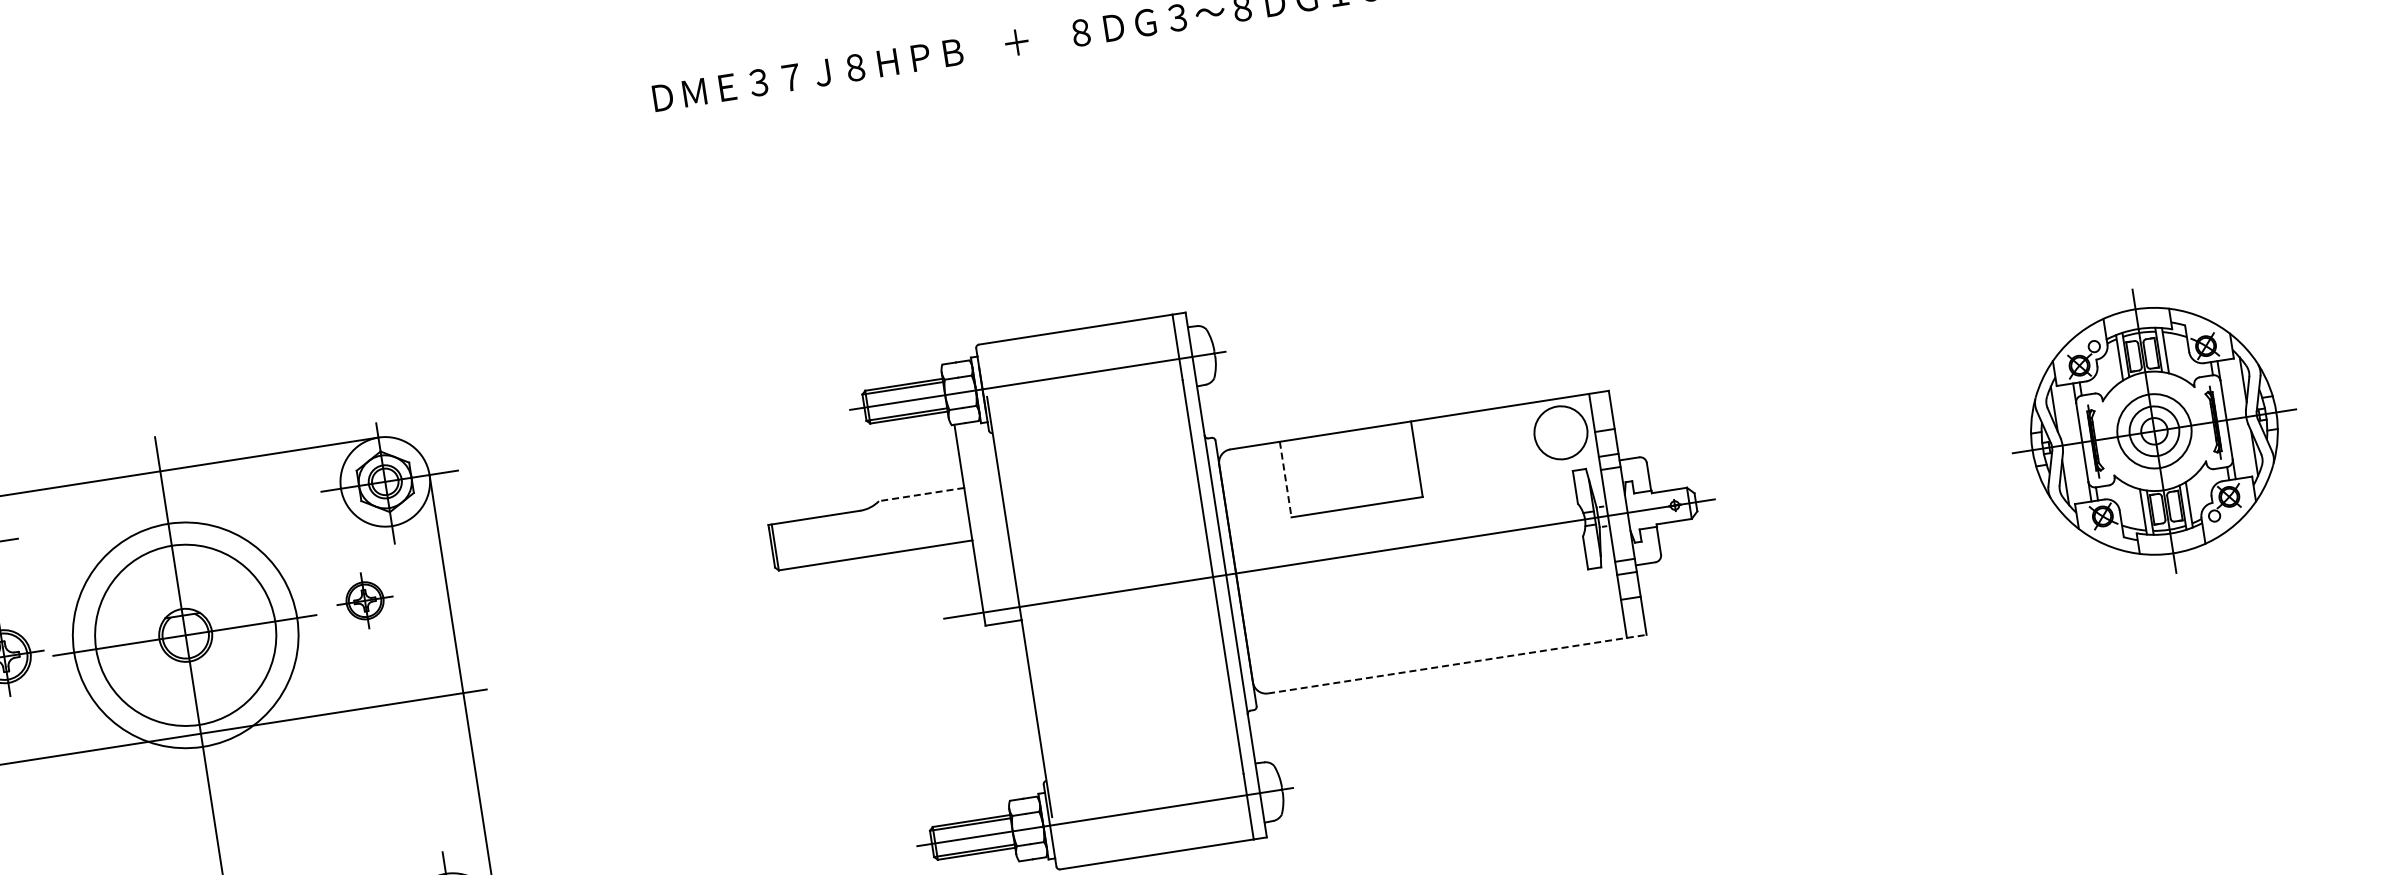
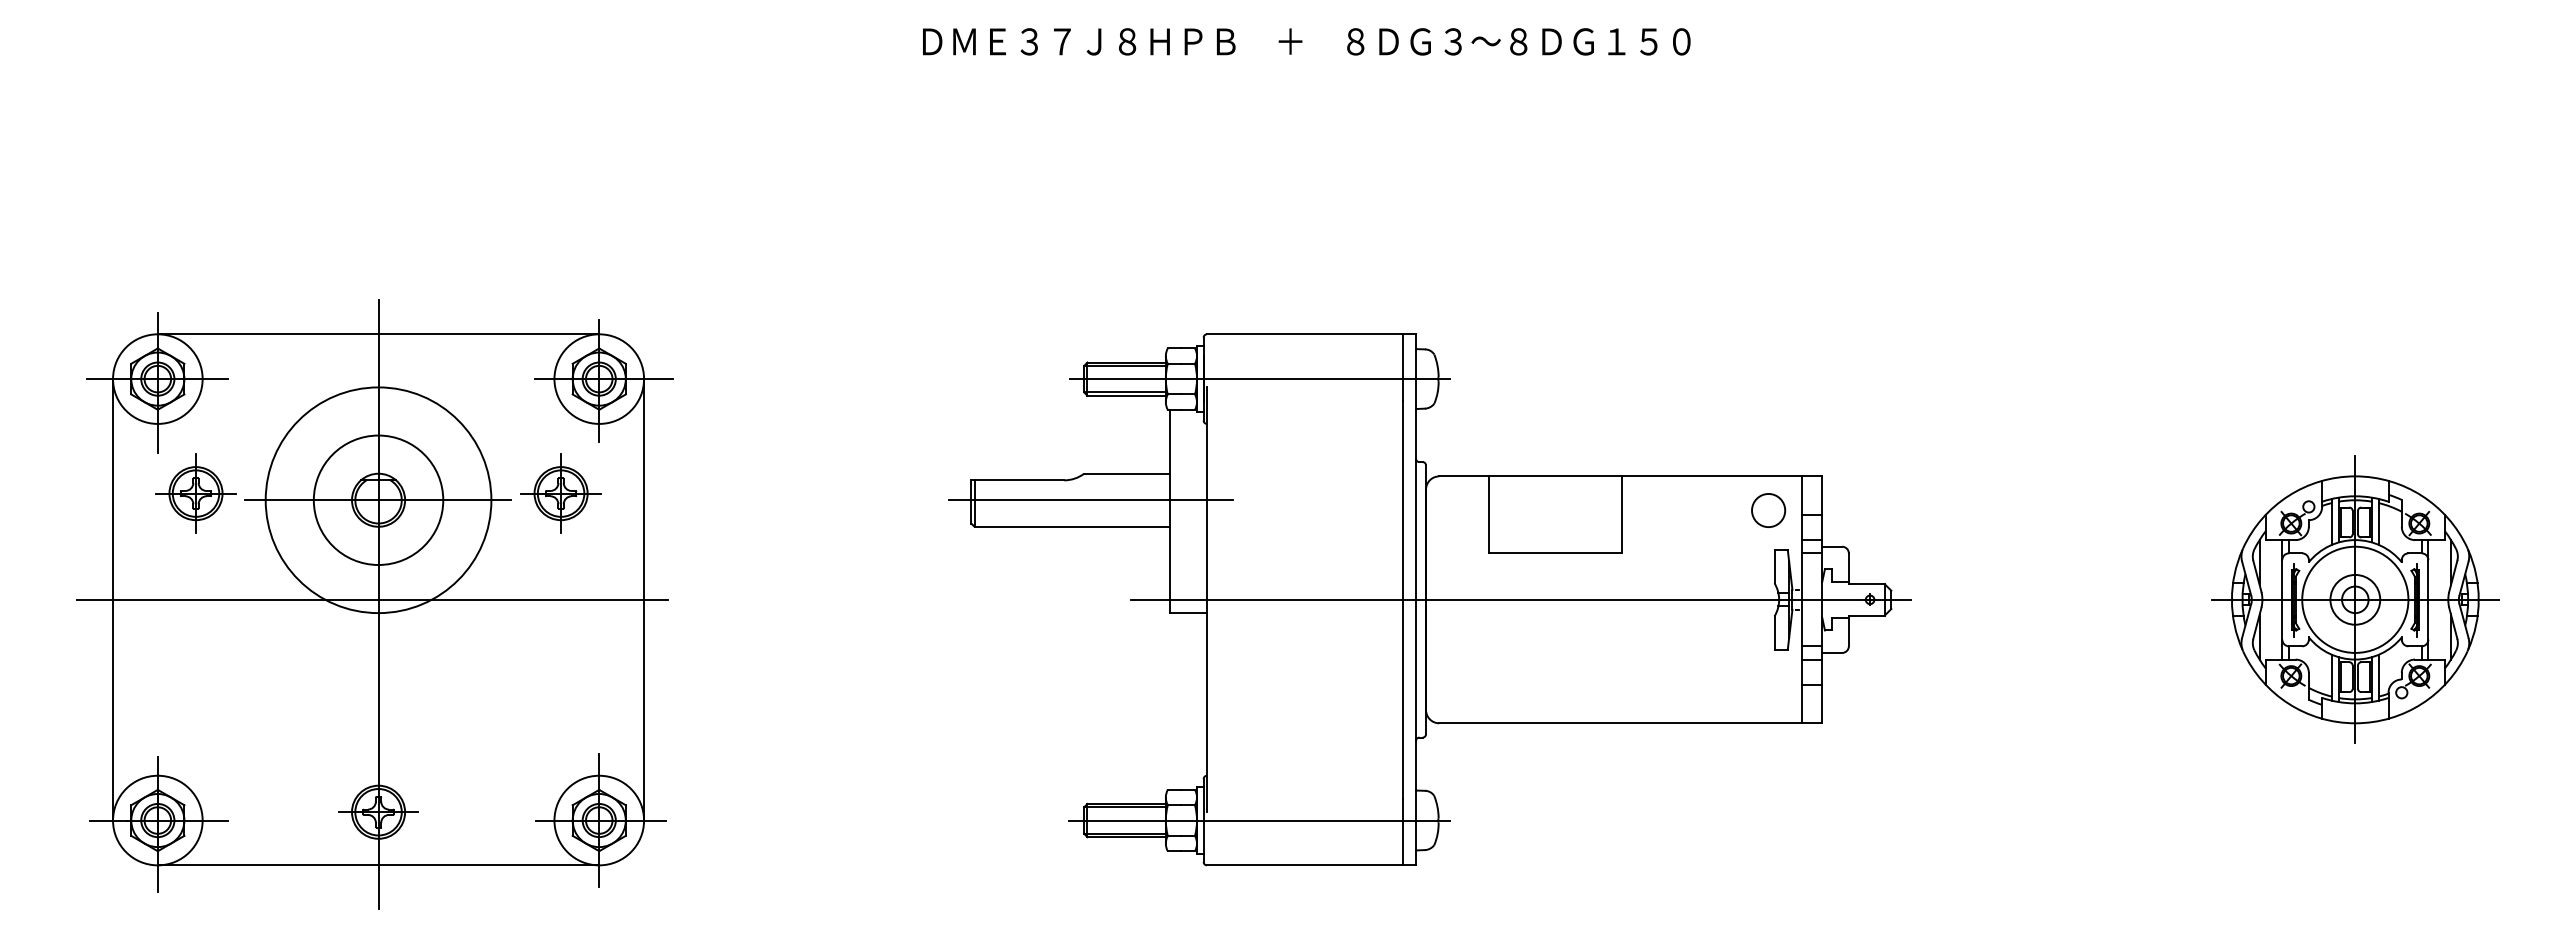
circle: (2154, 430) -> (2355, 599), size x1.43
circle: (1560, 432) -> (1768, 510), size x0.62
line: (1285, 480) -> (1489, 515), dashed -> solid
line: (920, 494) -> (1126, 473), dashed -> solid
line: (890, 526) -> (1091, 500), added
part: (364, 600) -> (560, 493), size x1.43
circle: (185, 634) -> (378, 499), size x0.71
line: (1457, 664) -> (1630, 723), dashed -> solid

